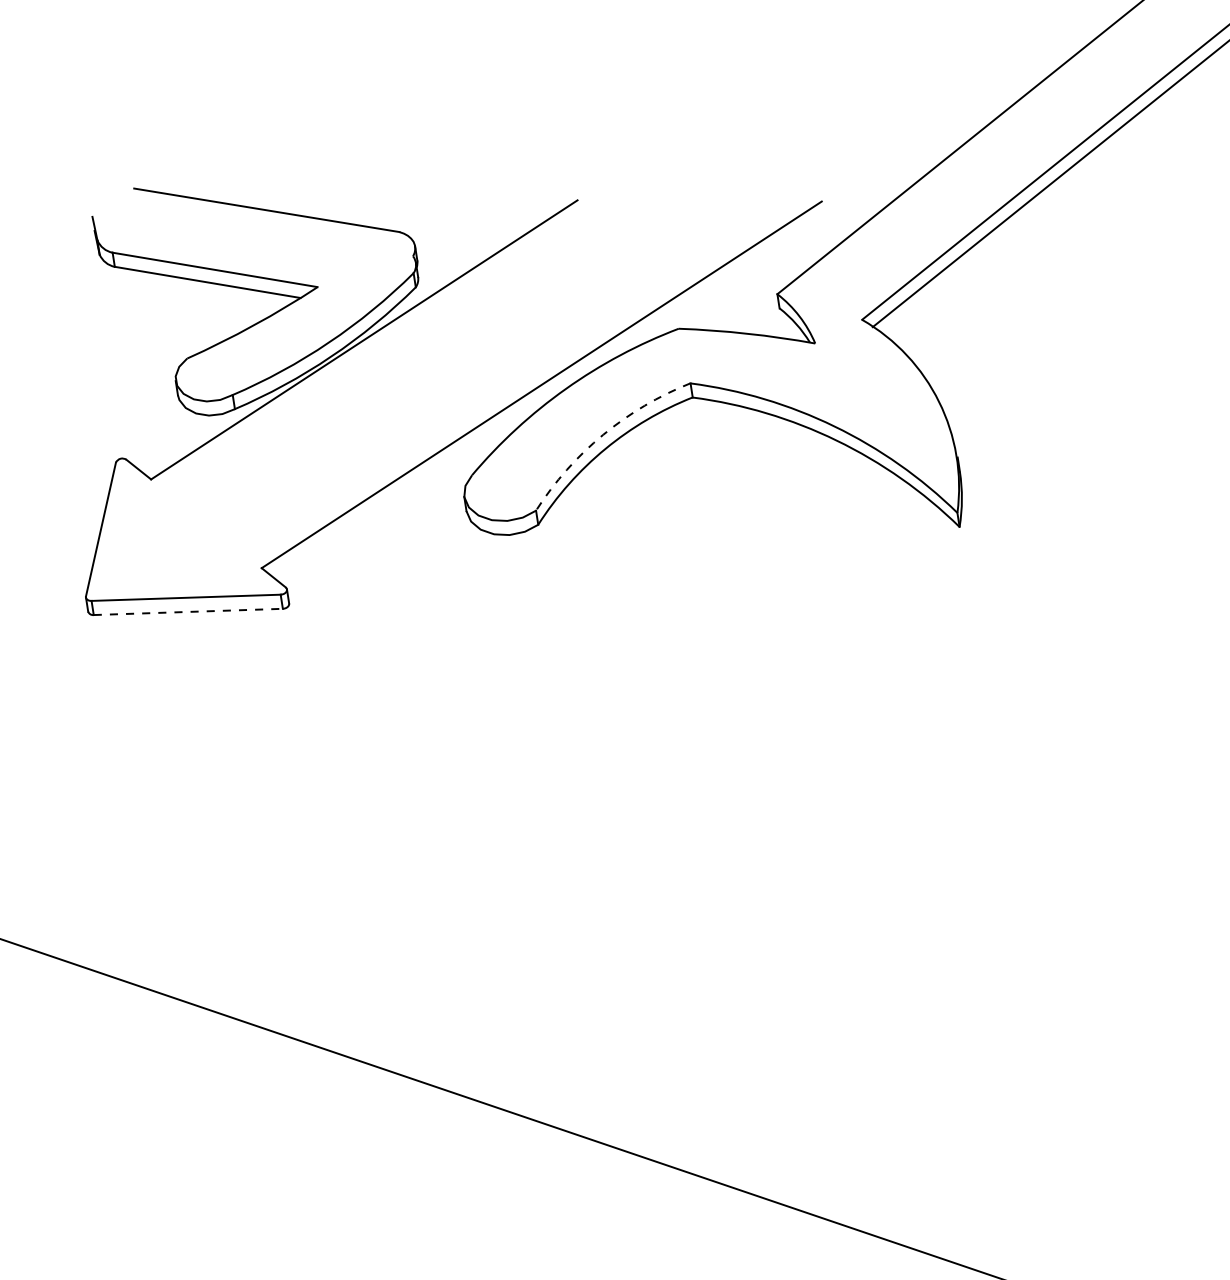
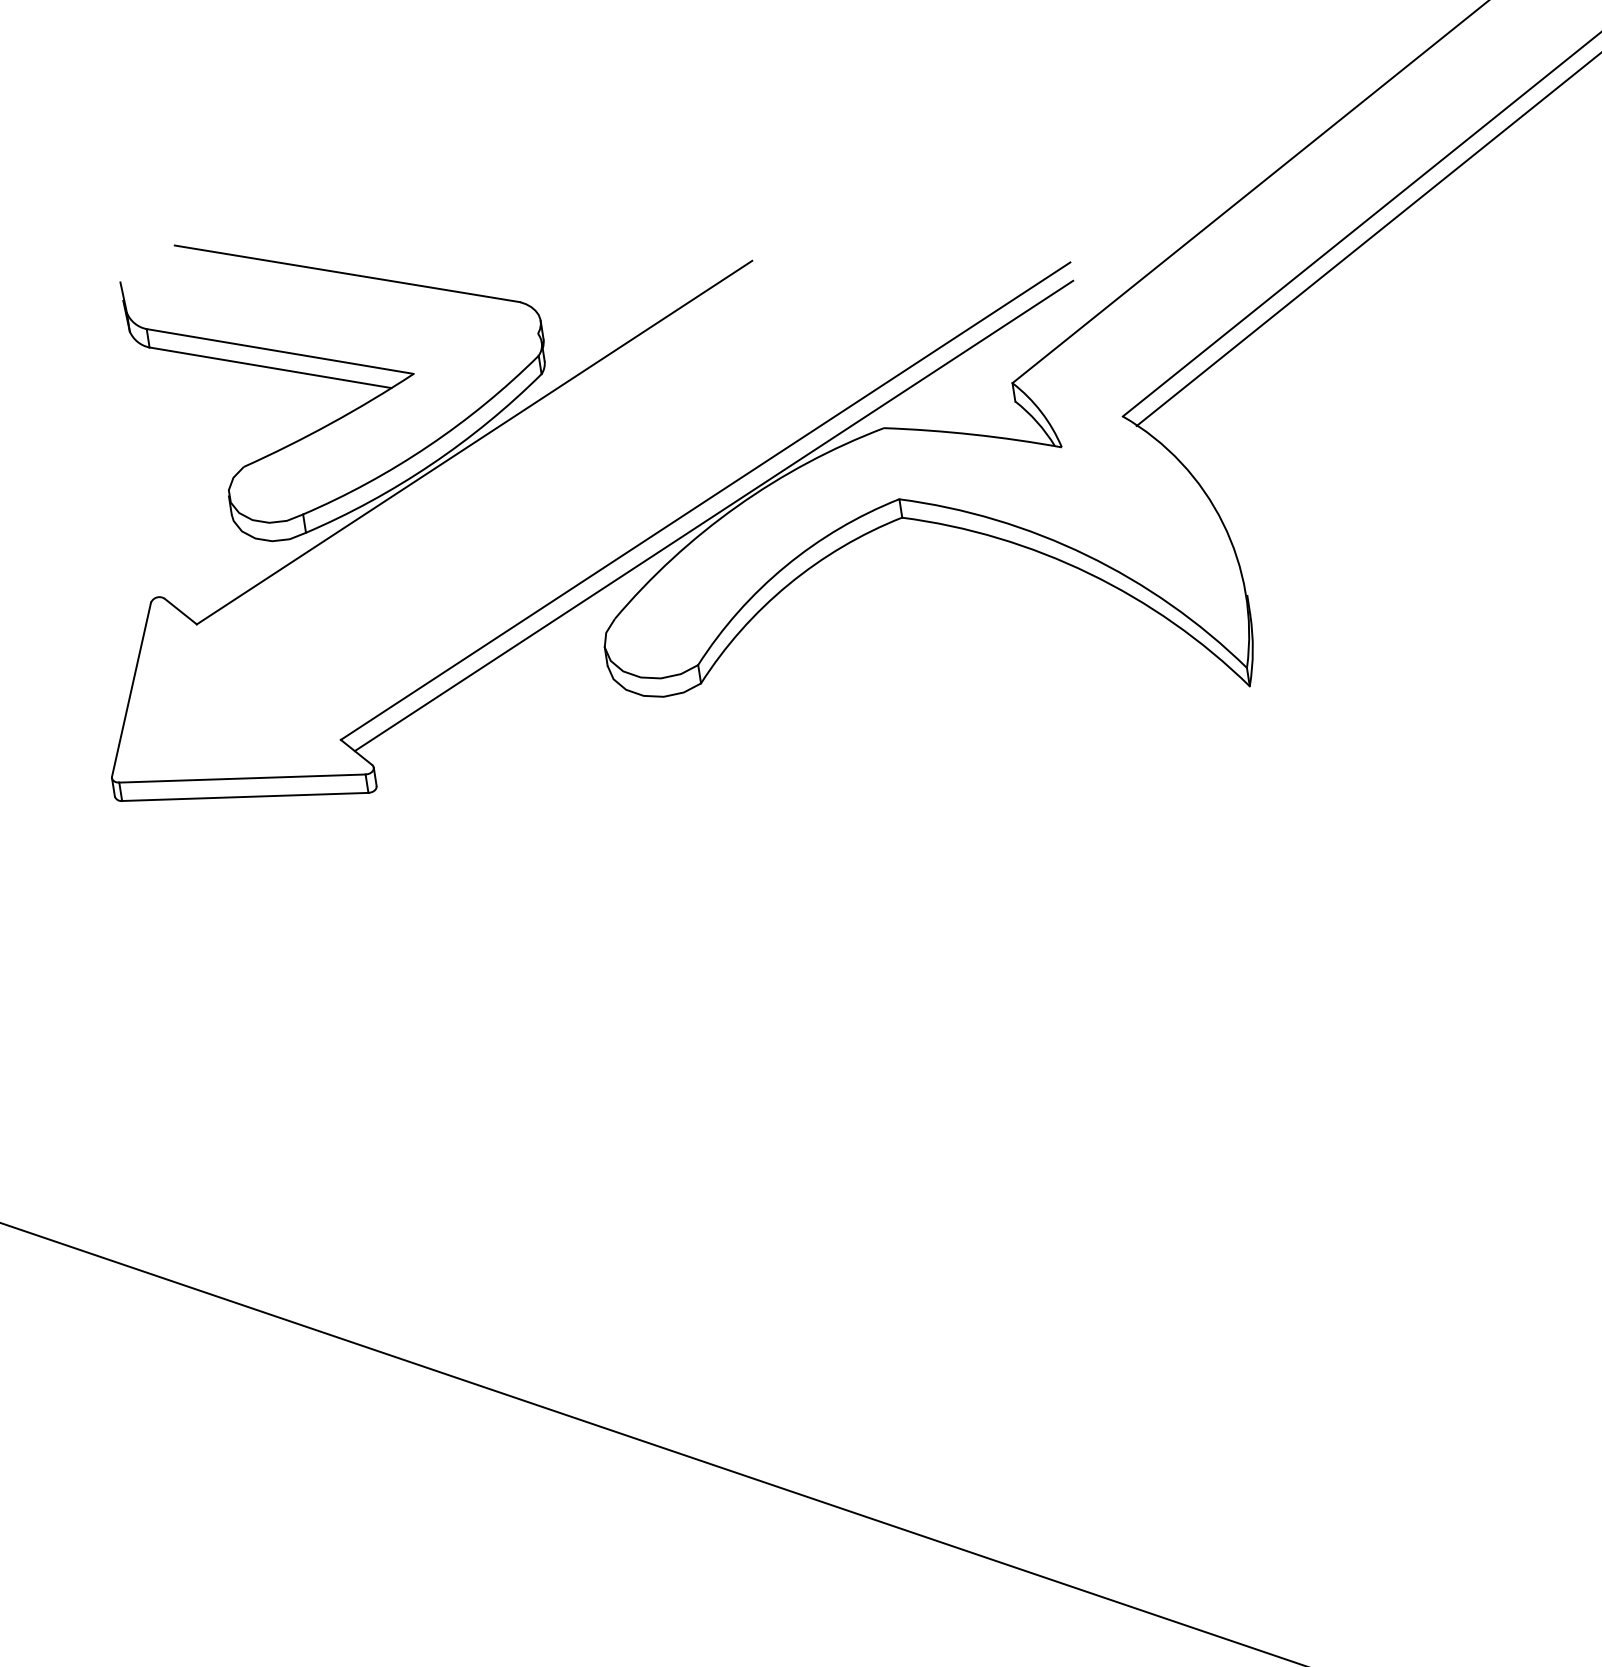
line: (547, 395) -> (713, 515), added
arc: (603, 434) -> (786, 565), dashed -> solid
line: (188, 611) -> (245, 796), dashed -> solid

